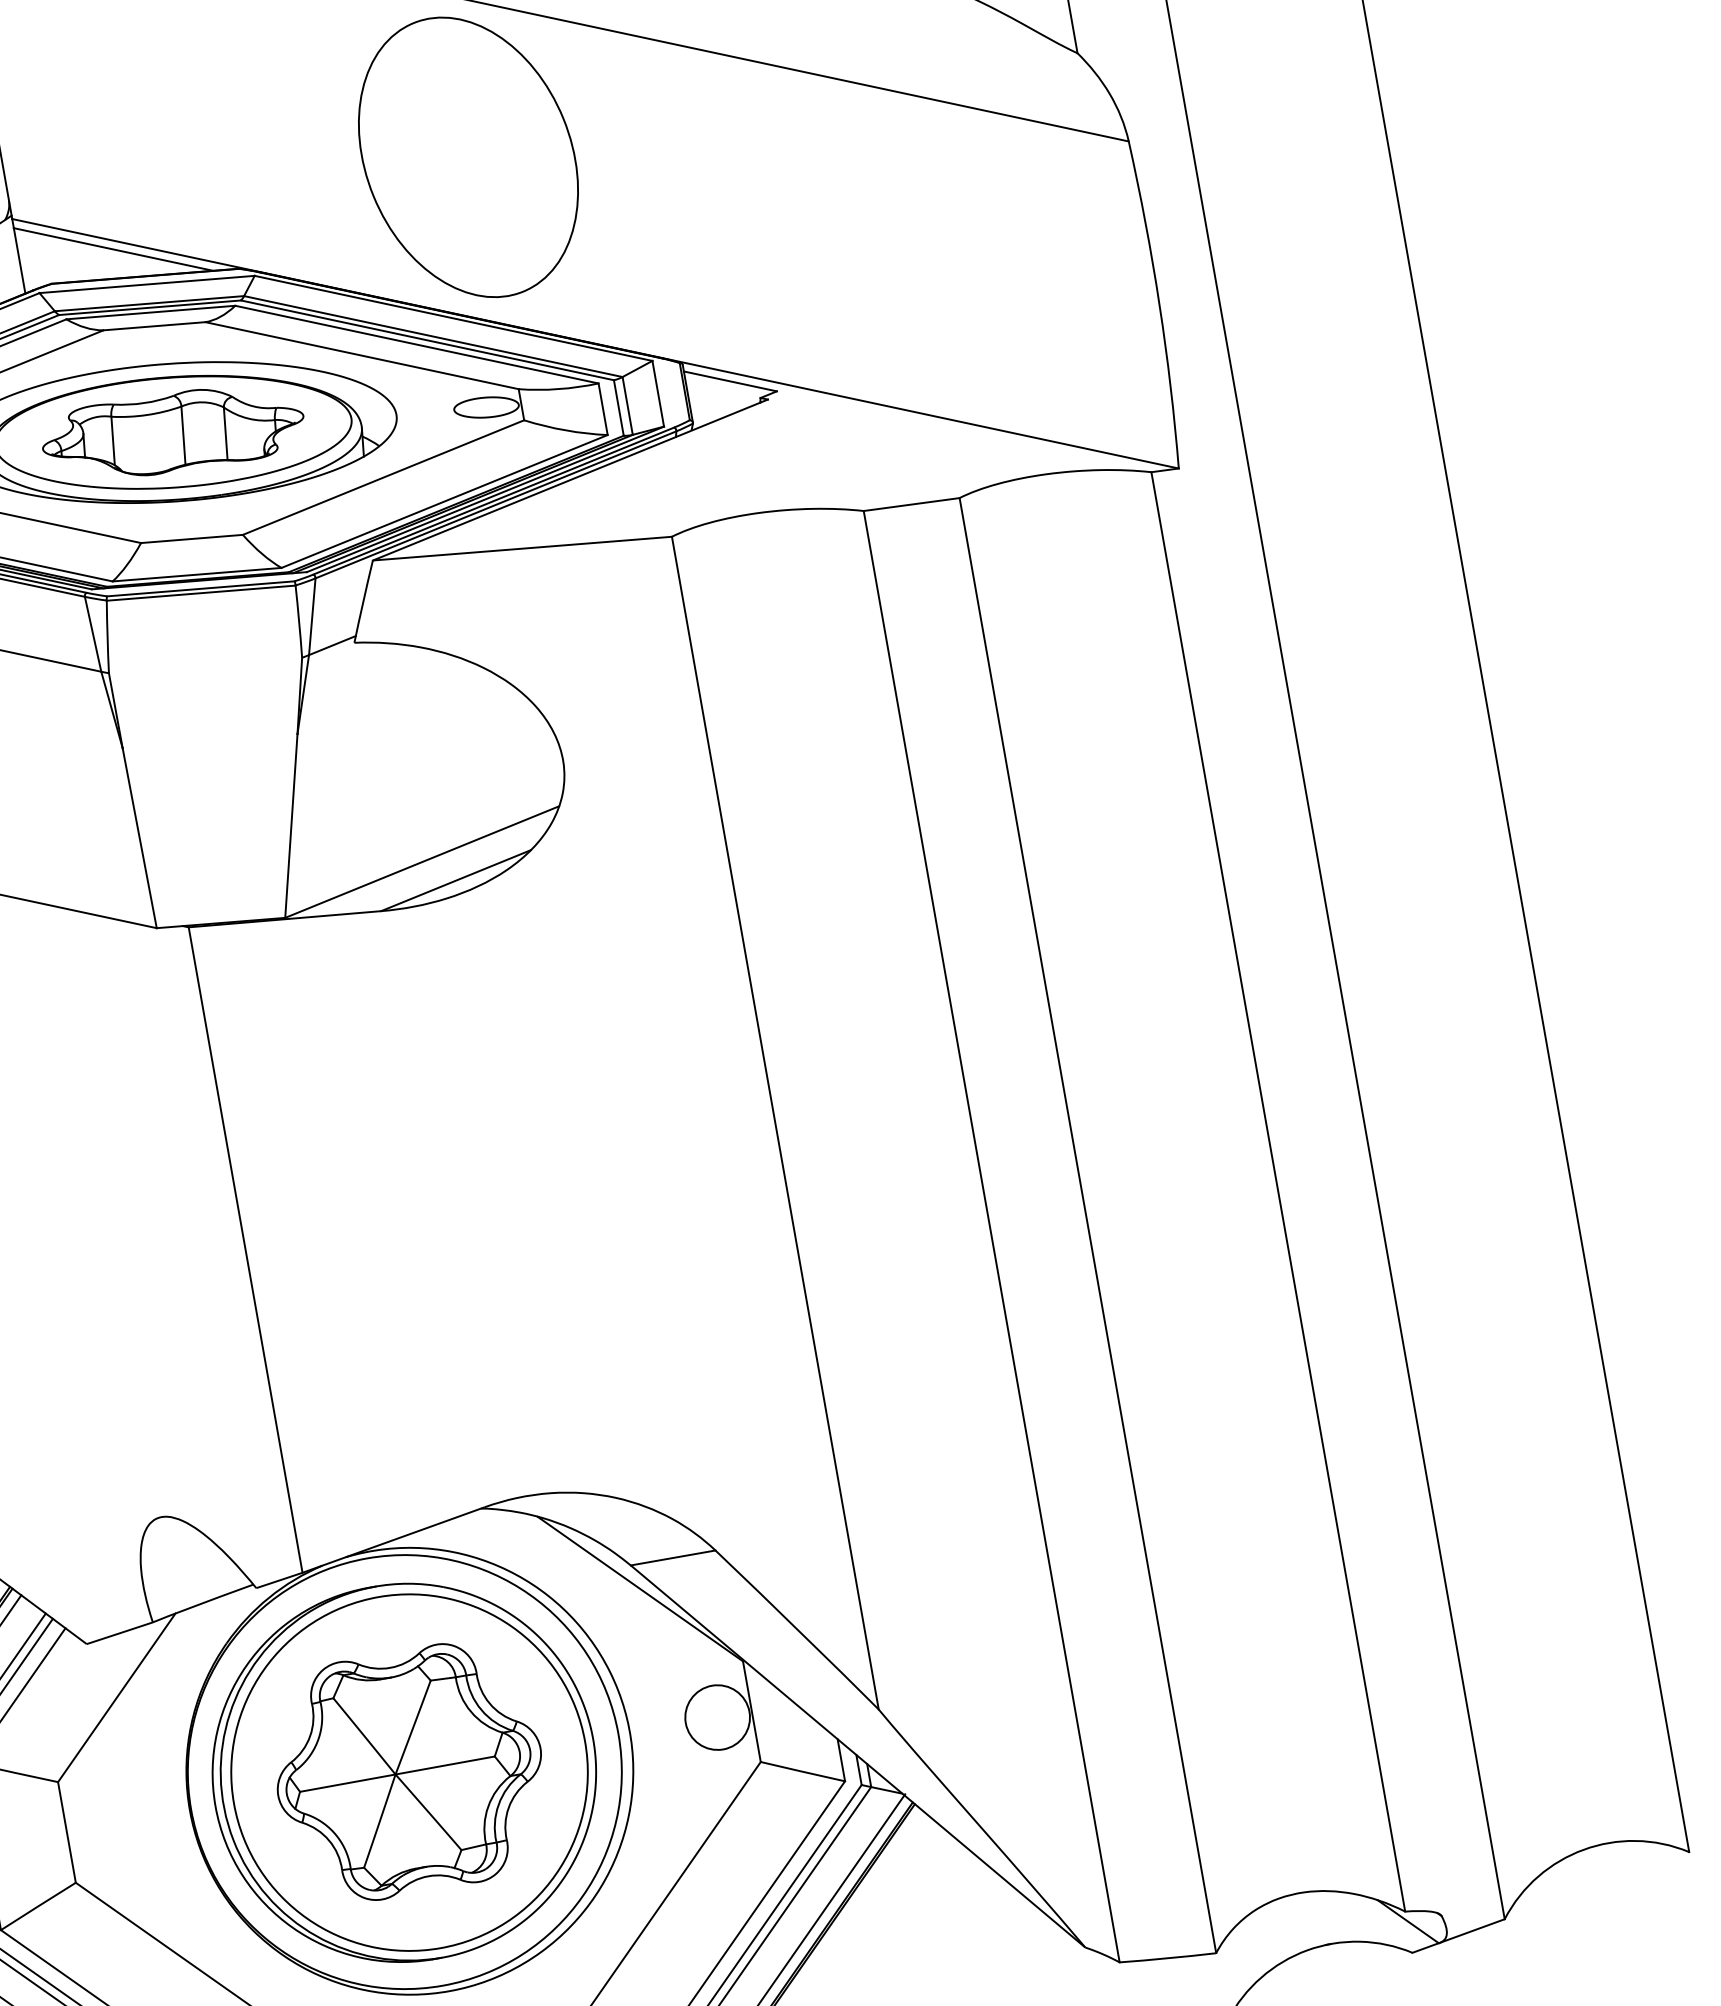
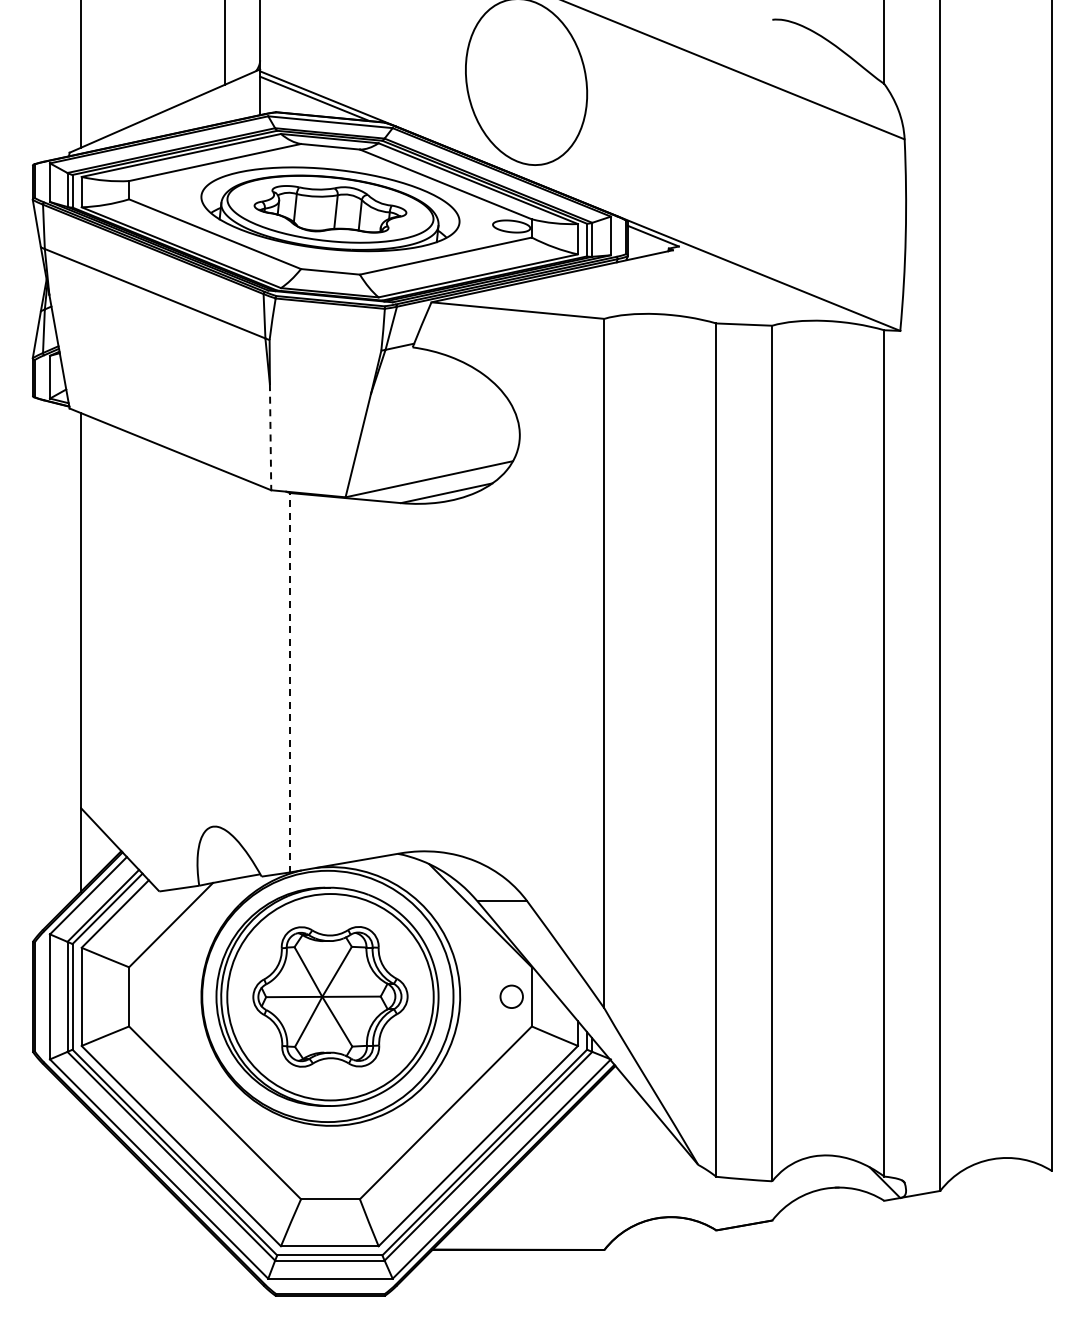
line: (139, 838) -> (270, 437), solid -> dashed
line: (245, 1249) -> (289, 682), solid -> dashed
circle: (717, 1717) -> (511, 996), size x0.6

